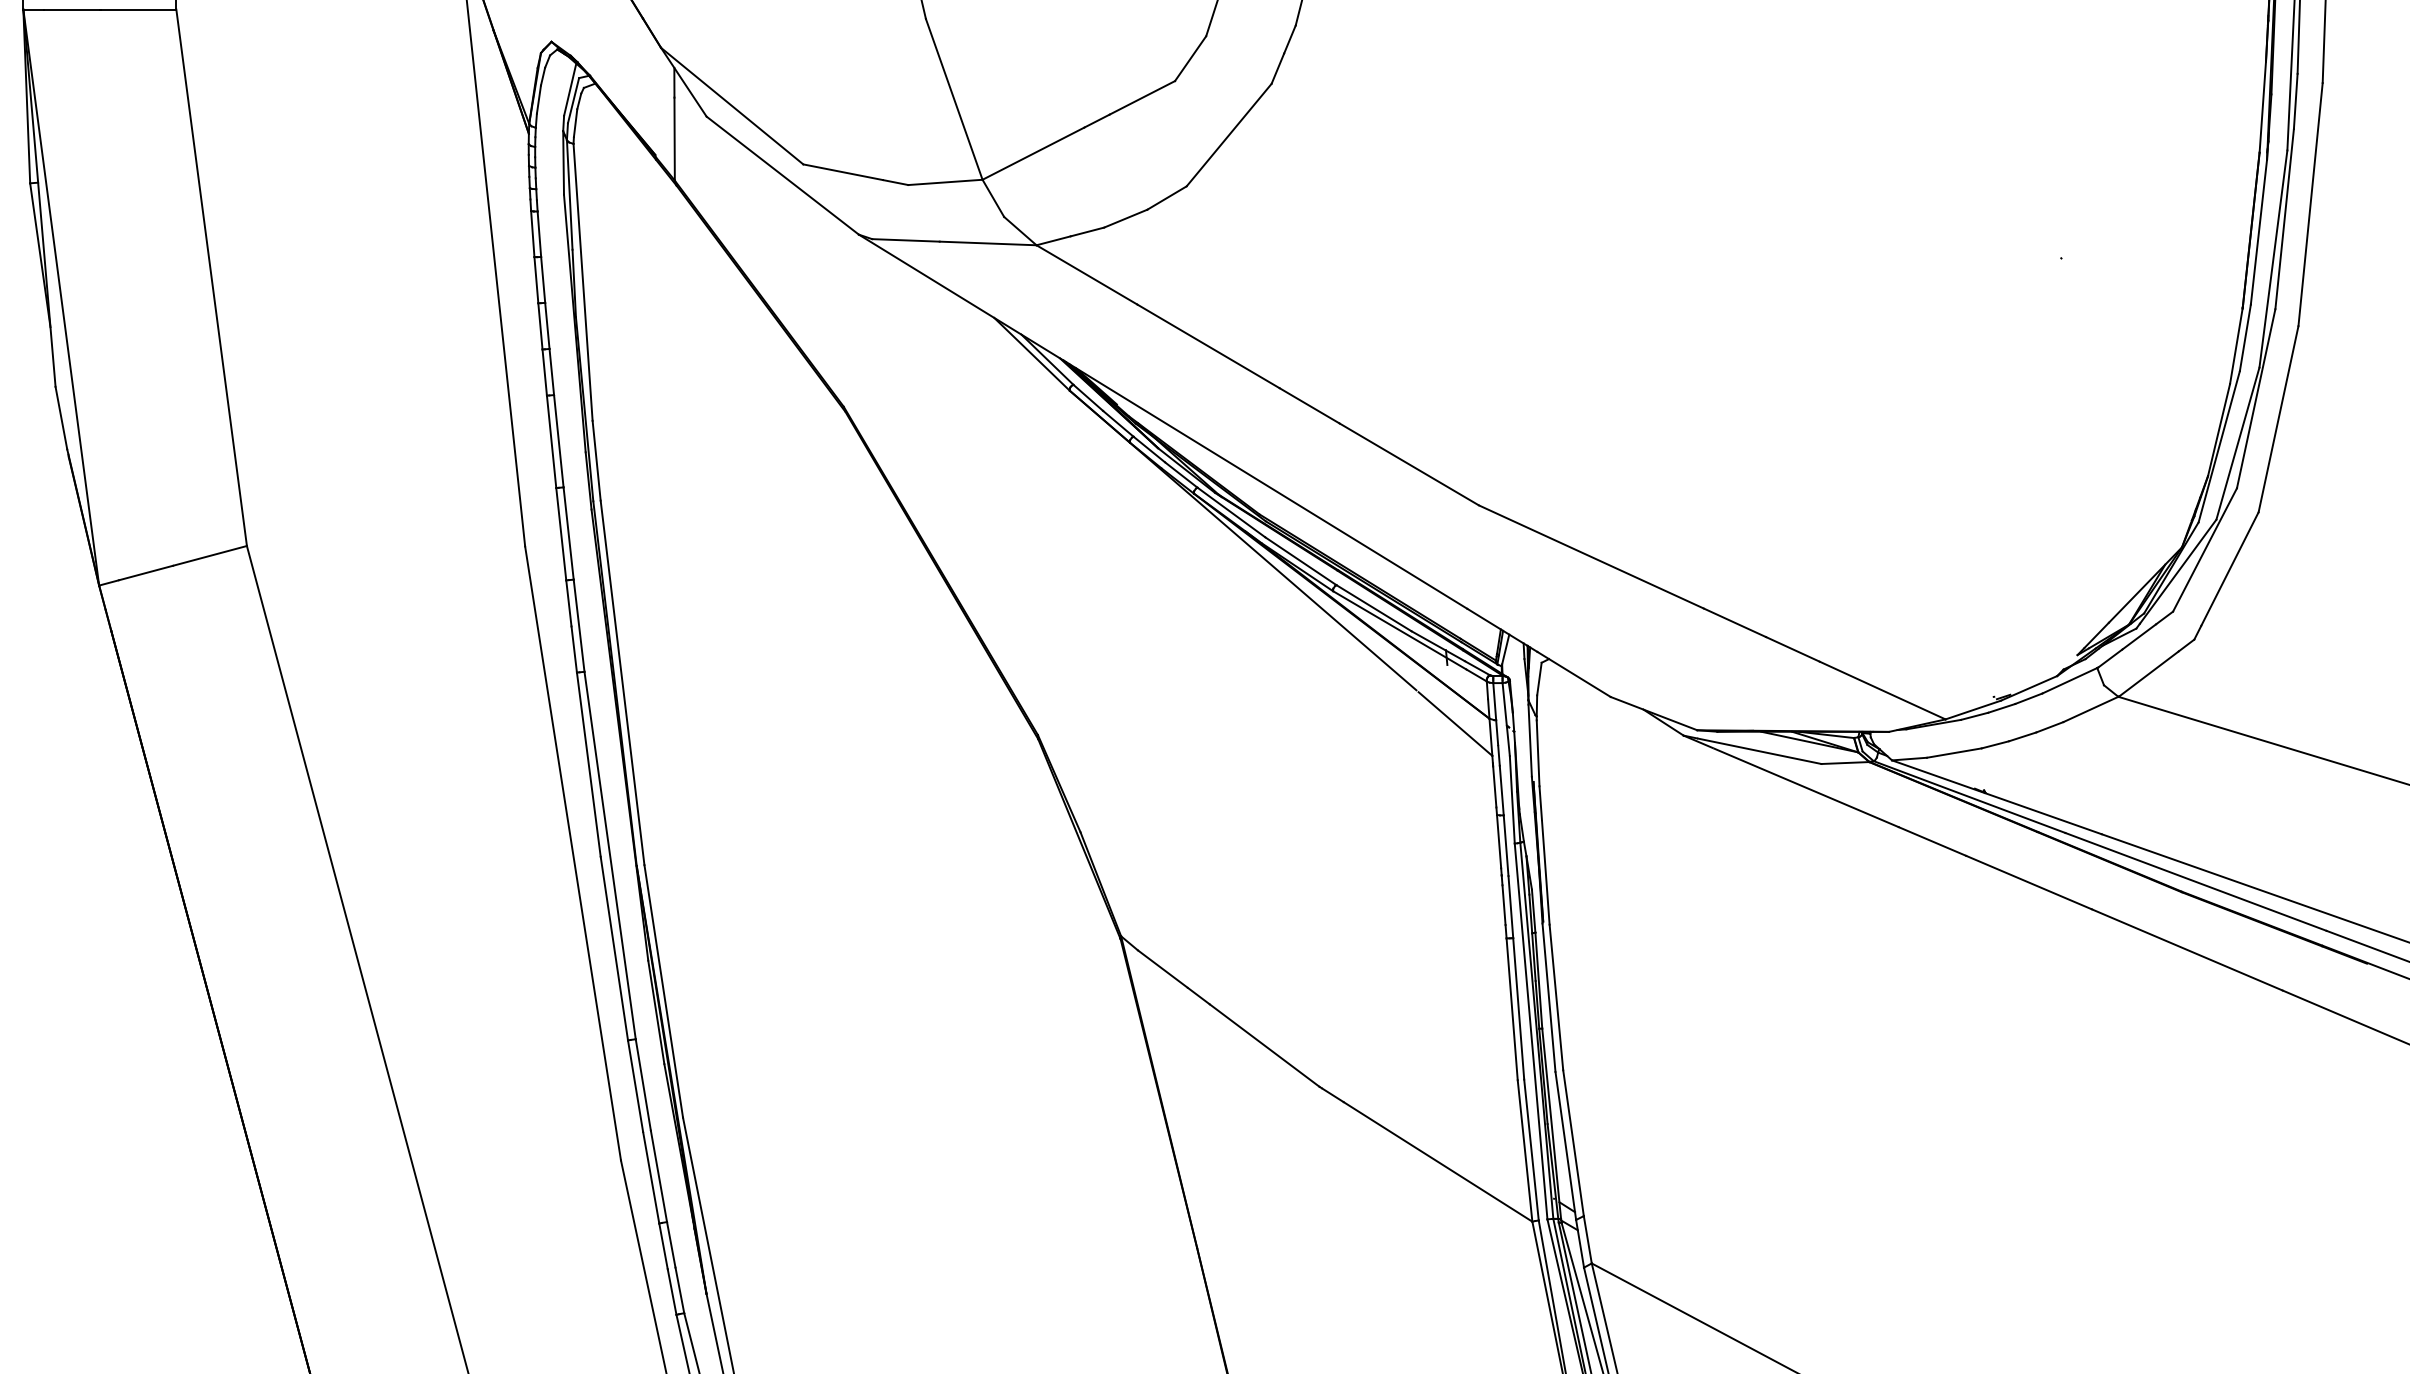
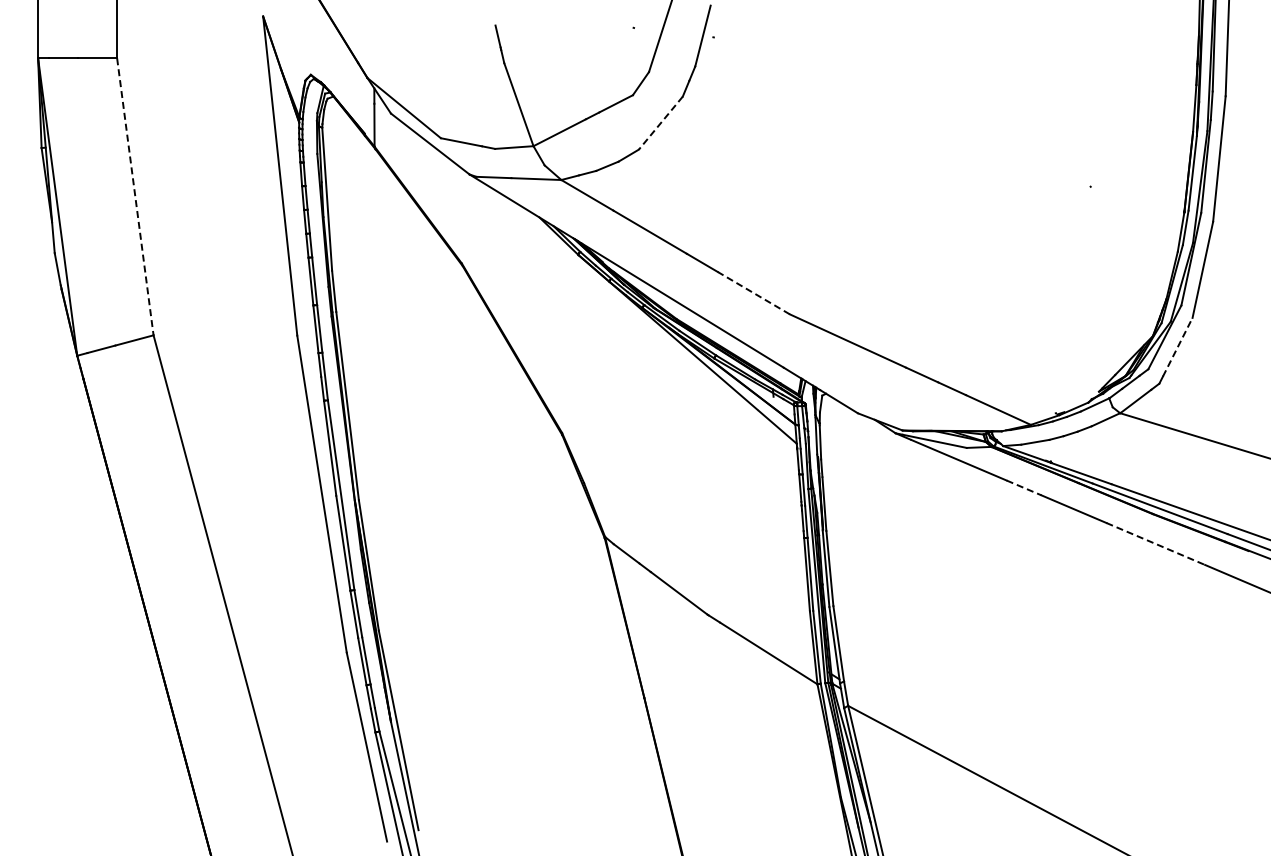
line: (1228, 135) -> (660, 123), solid -> dashed
line: (211, 277) -> (135, 196), solid -> dashed
line: (1408, 464) -> (753, 293), solid -> dashed
line: (2229, 569) -> (1177, 347), solid -> dashed
line: (1933, 840) -> (1024, 487), solid -> dashed
line: (2186, 949) -> (1155, 543), solid -> dashed

